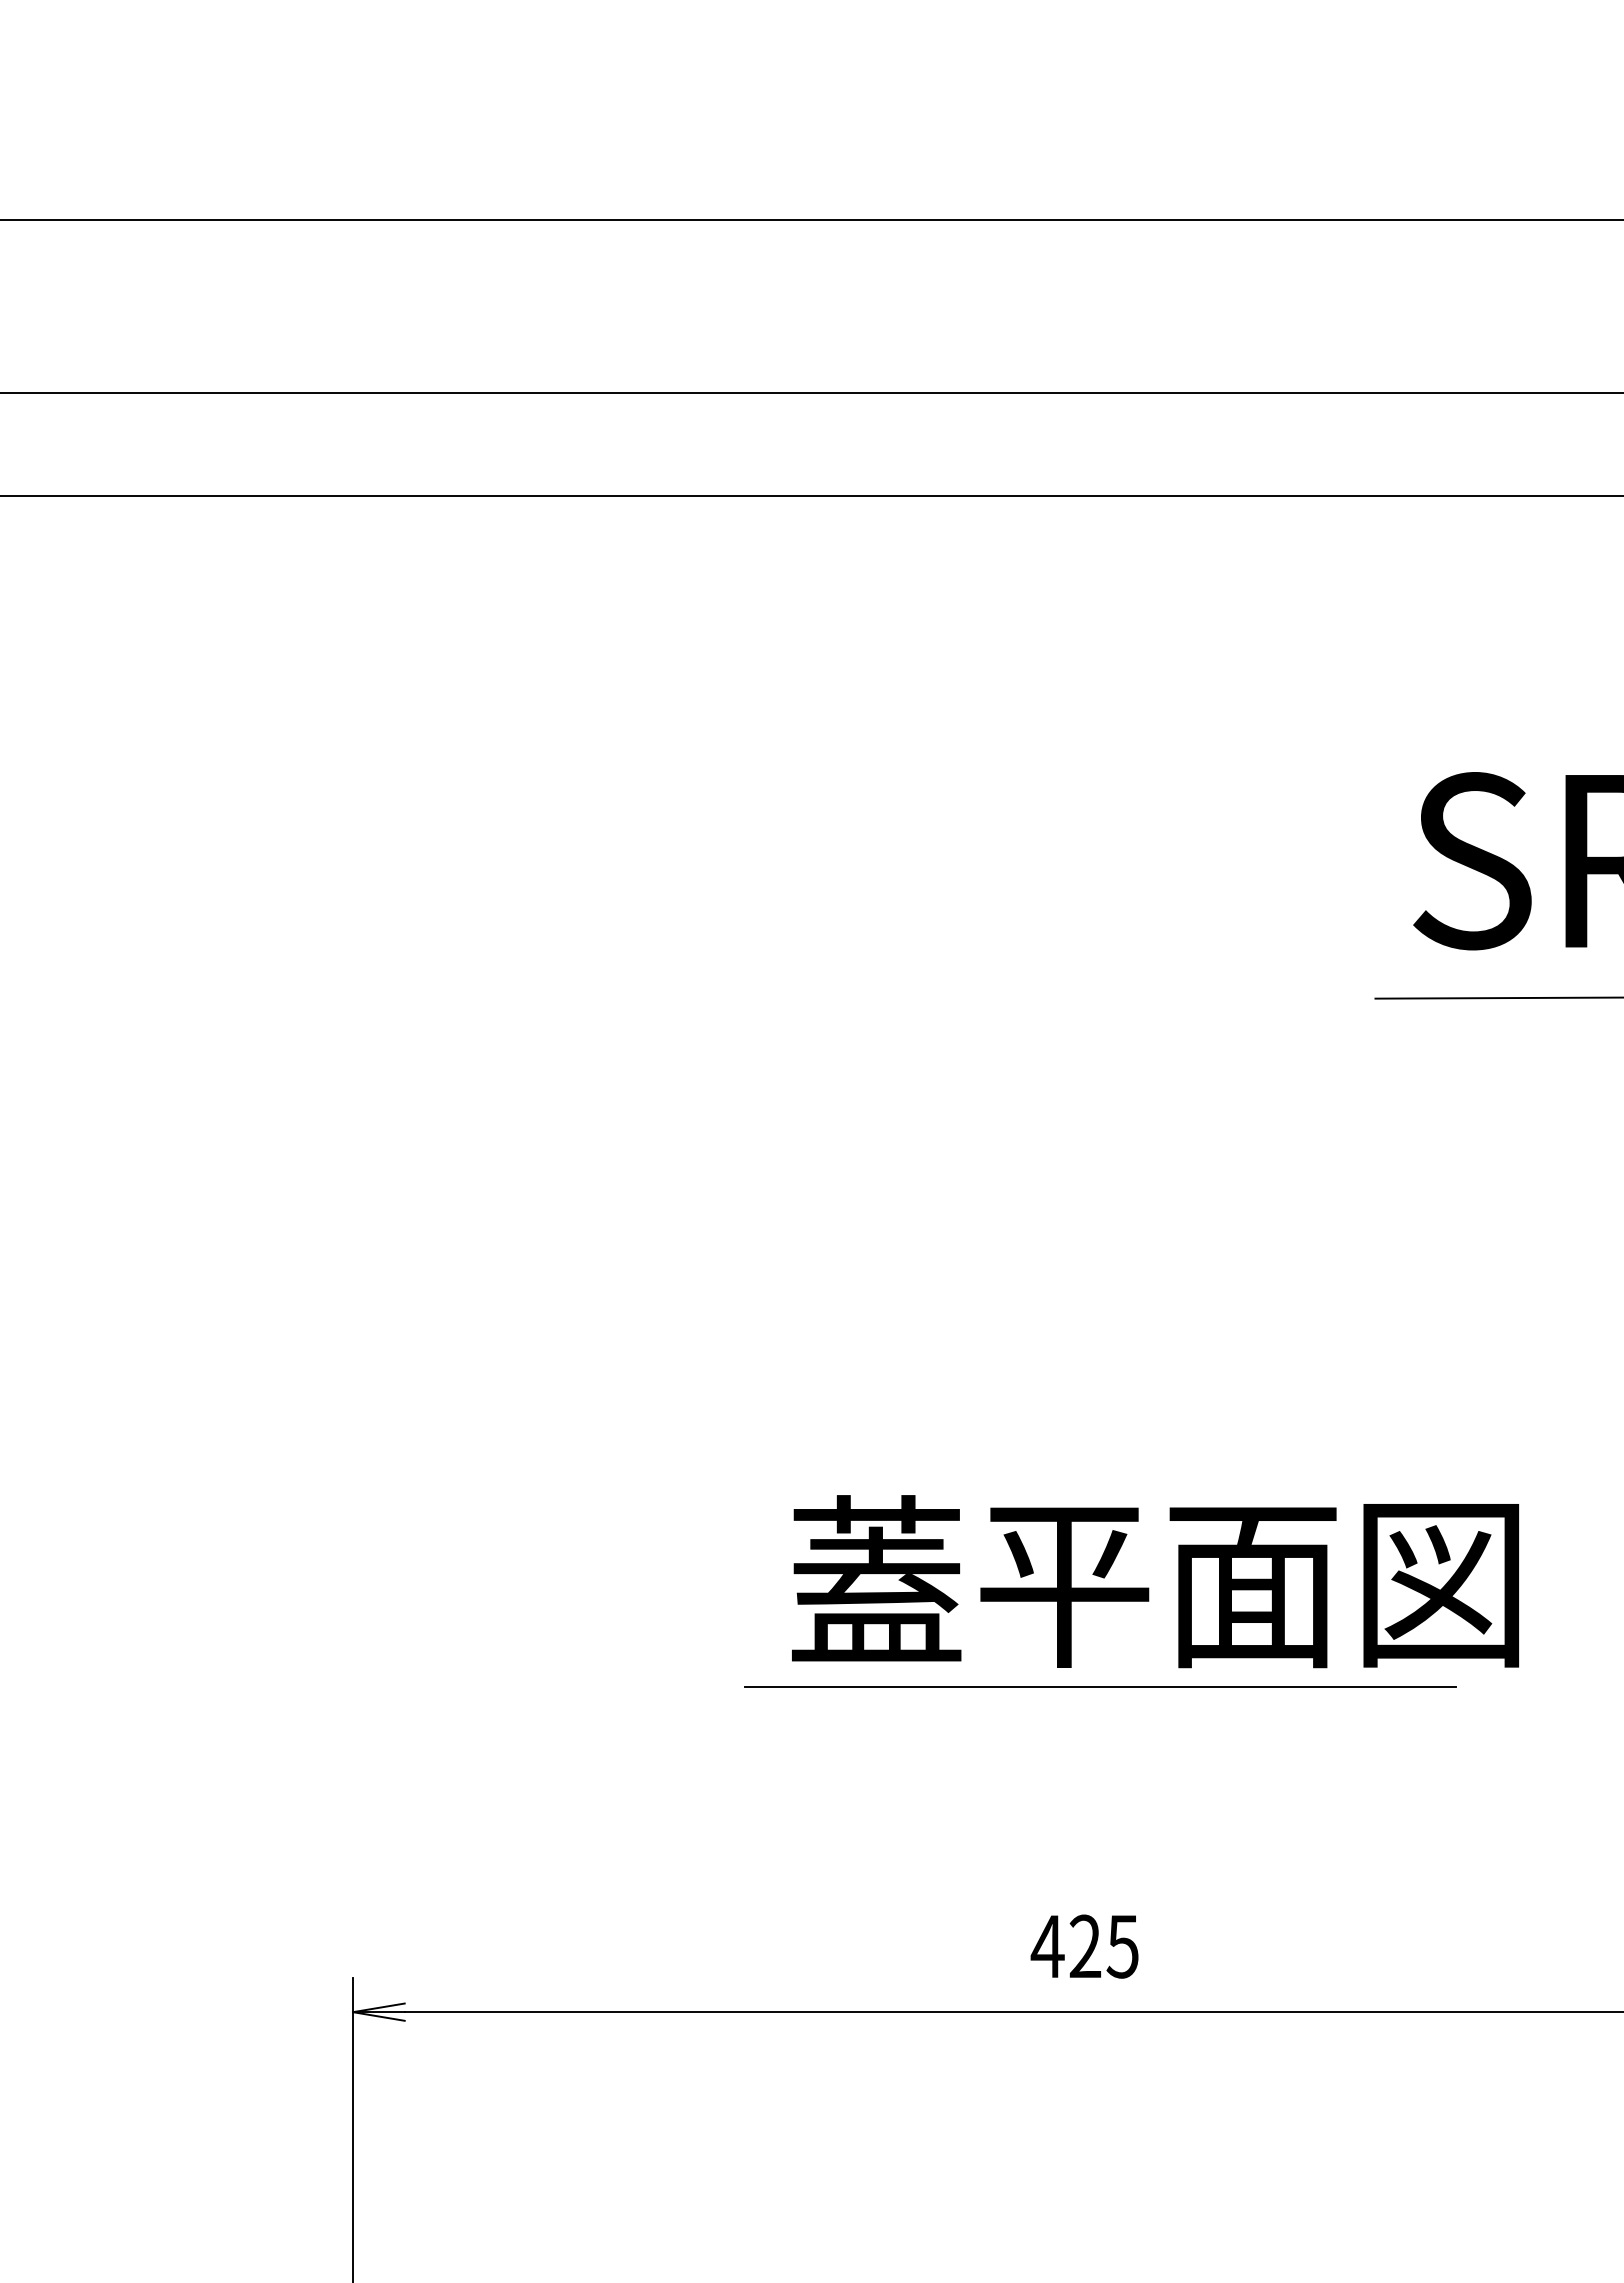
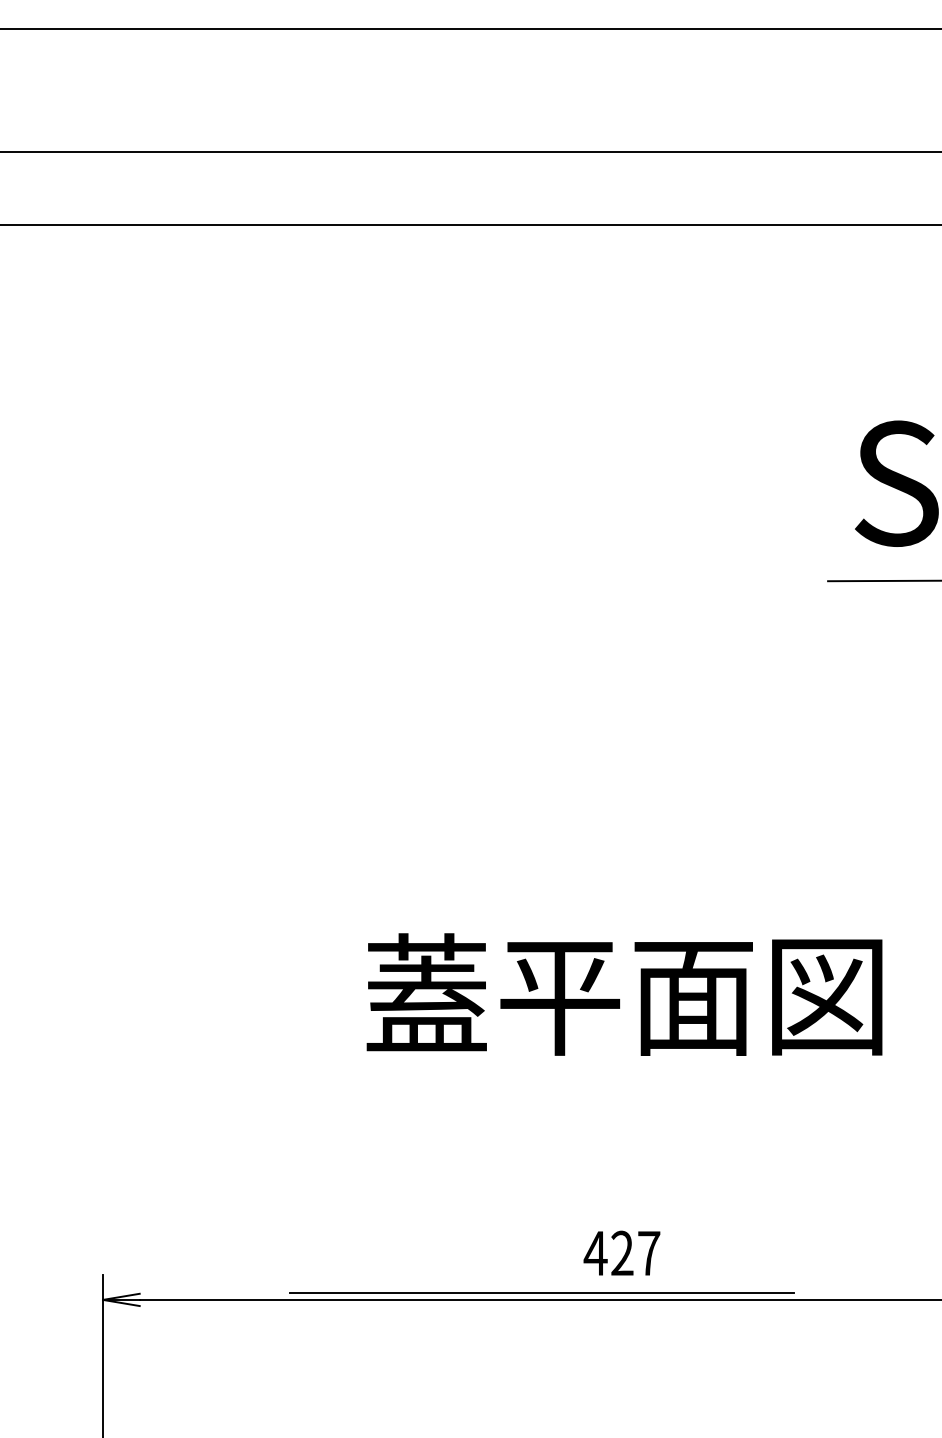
text: (1155, 1581) -> (624, 994), moved
line: (1100, 1686) -> (542, 1292), moved
text: (1122, 1946) -> (648, 1253), 425 -> 427

